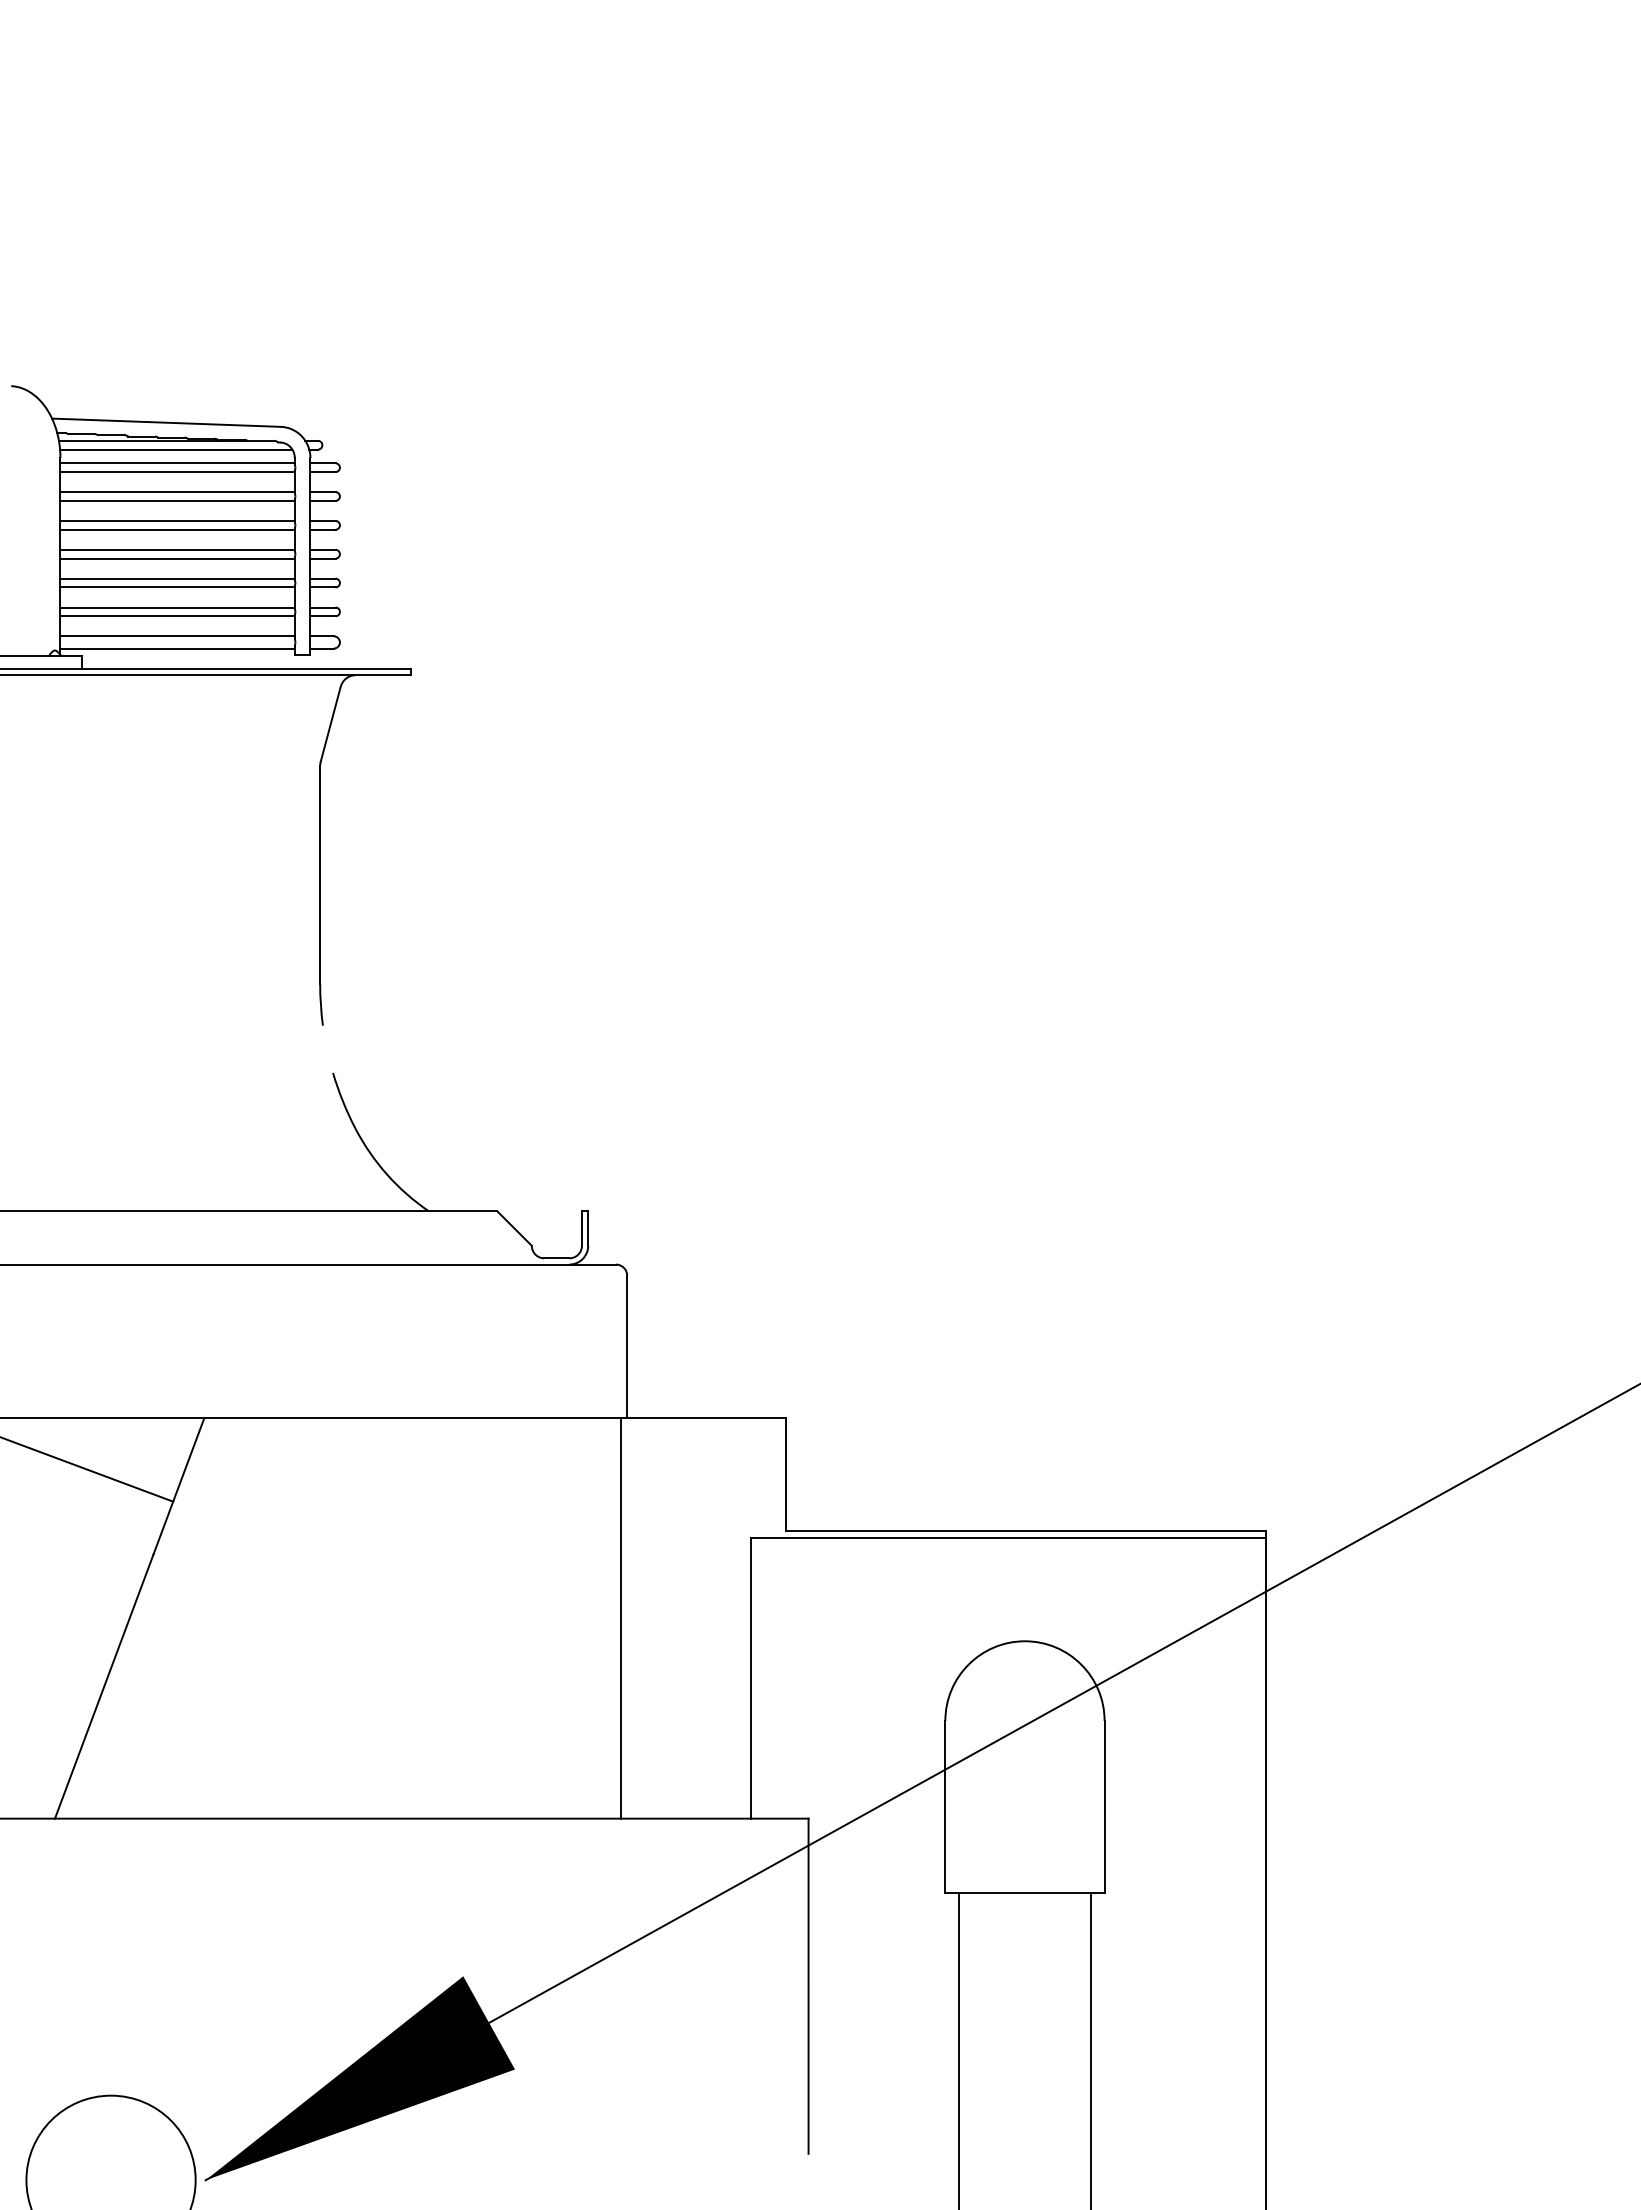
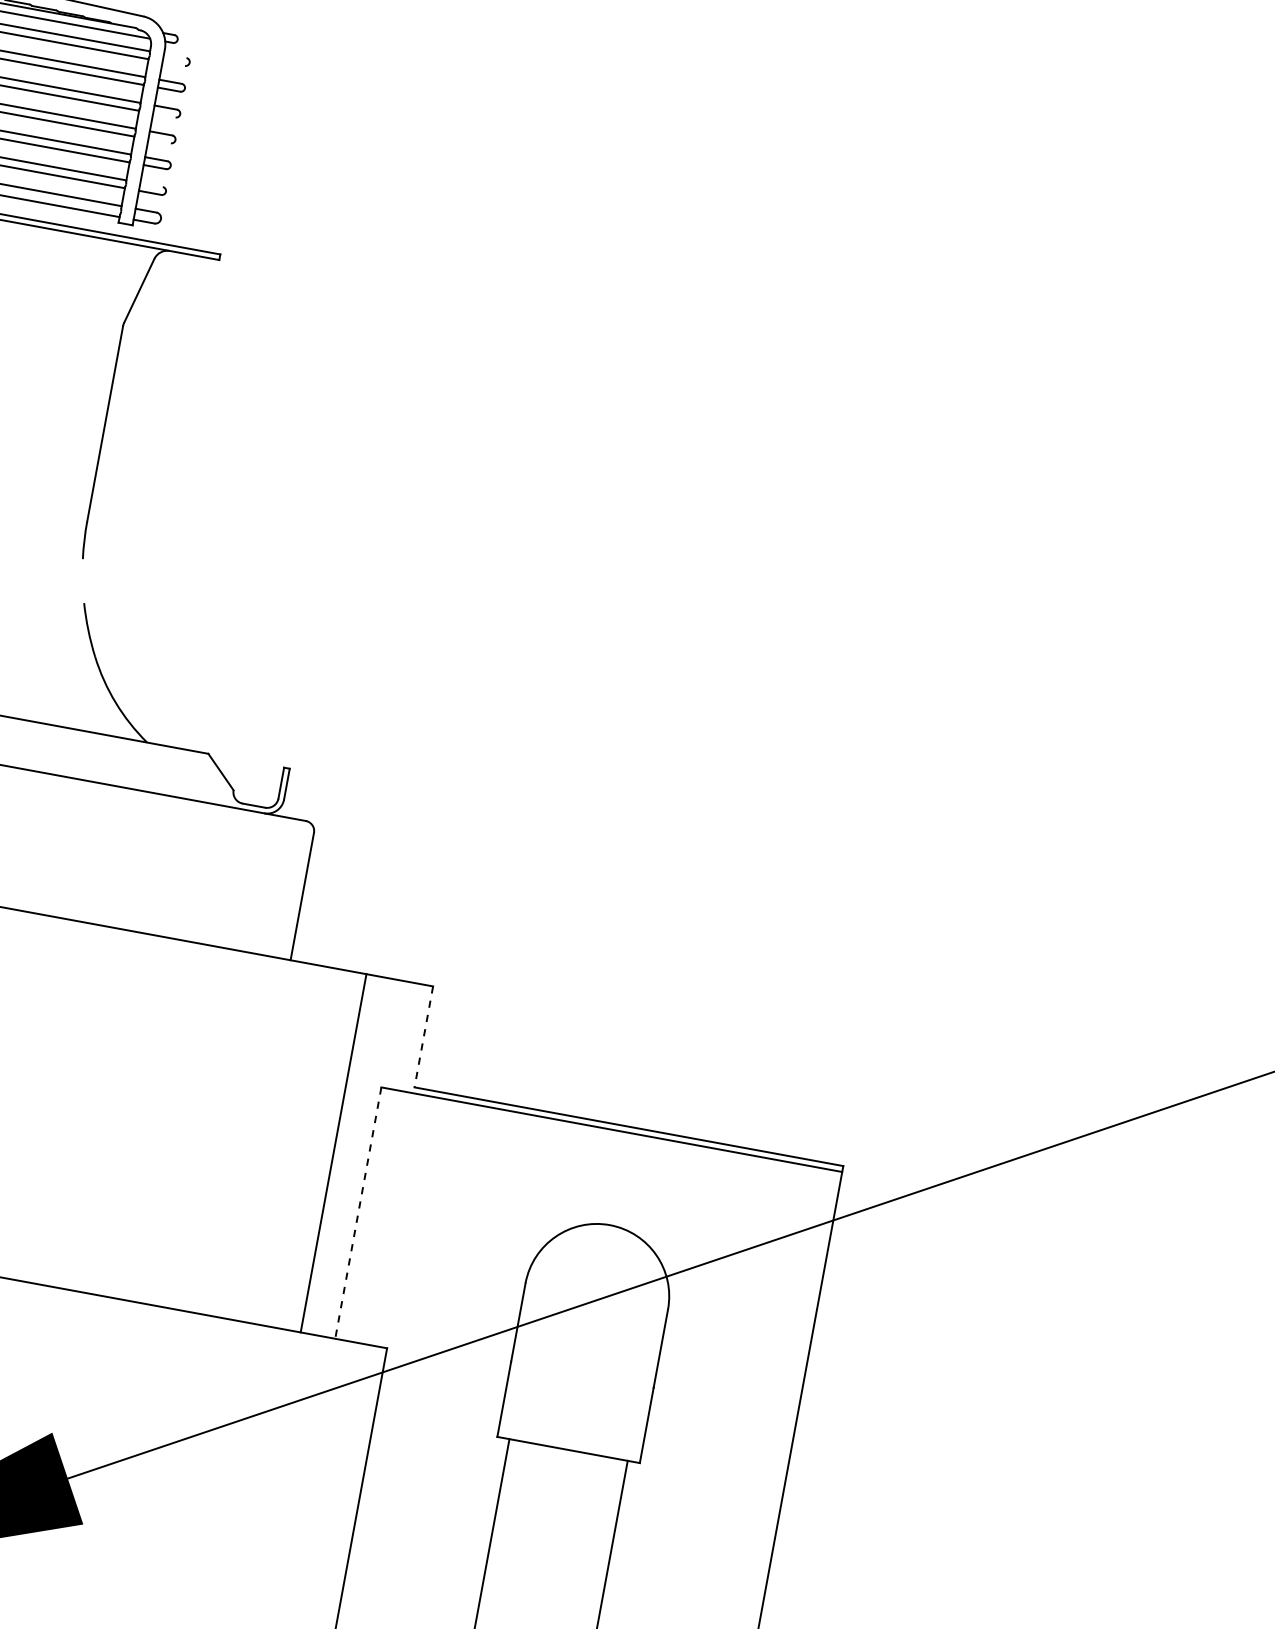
line: (322, 463) -> (174, 56), removed
line: (322, 472) -> (173, 64), removed
line: (322, 529) -> (163, 115), removed
line: (322, 558) -> (159, 141), removed
line: (322, 607) -> (151, 184), removed
line: (786, 1475) -> (423, 1037), solid -> dashed
line: (620, 1618) -> (333, 1153), moved
line: (750, 1678) -> (358, 1213), solid -> dashed

